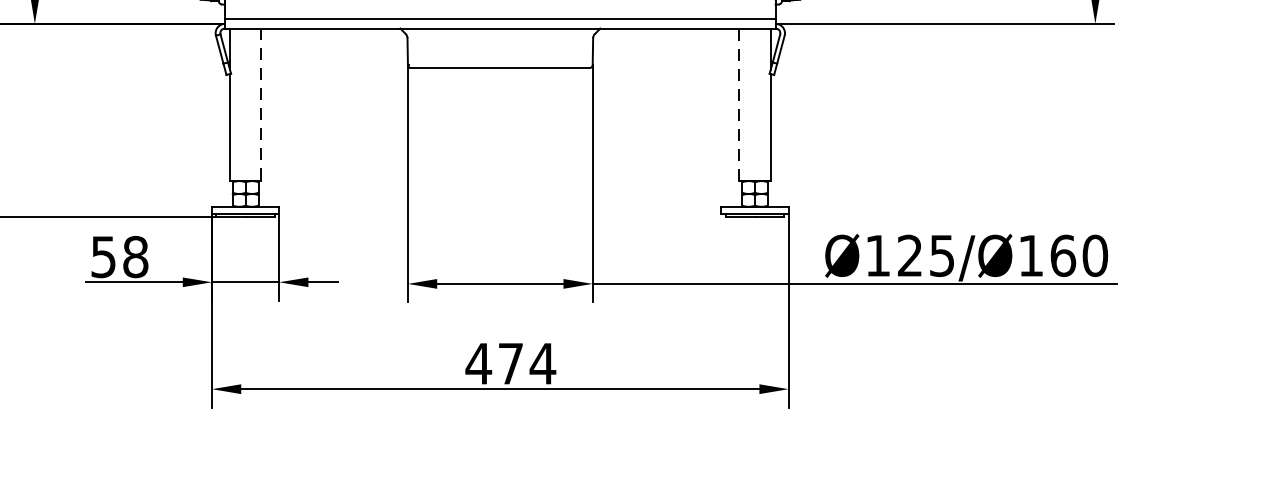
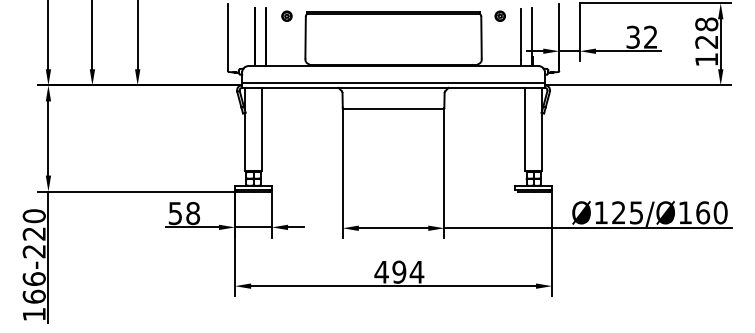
line: (261, 104) -> (262, 129), dashed -> solid
line: (738, 104) -> (524, 129), dashed -> solid
text: (511, 362) -> (399, 271), 474 -> 494

